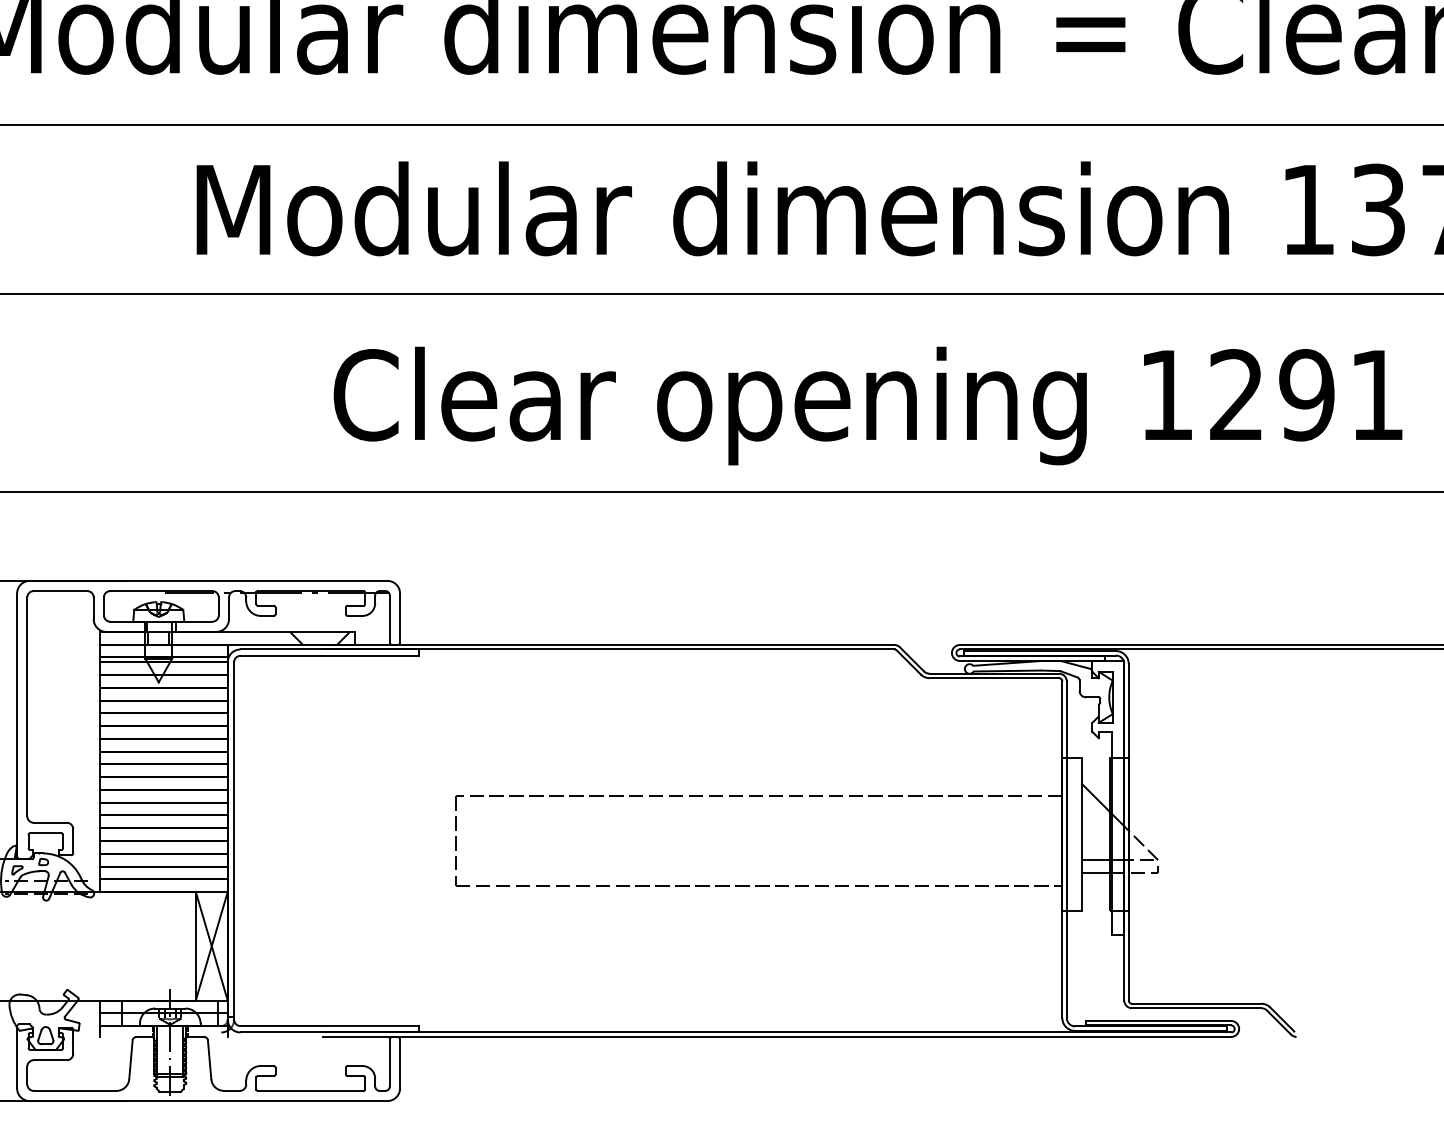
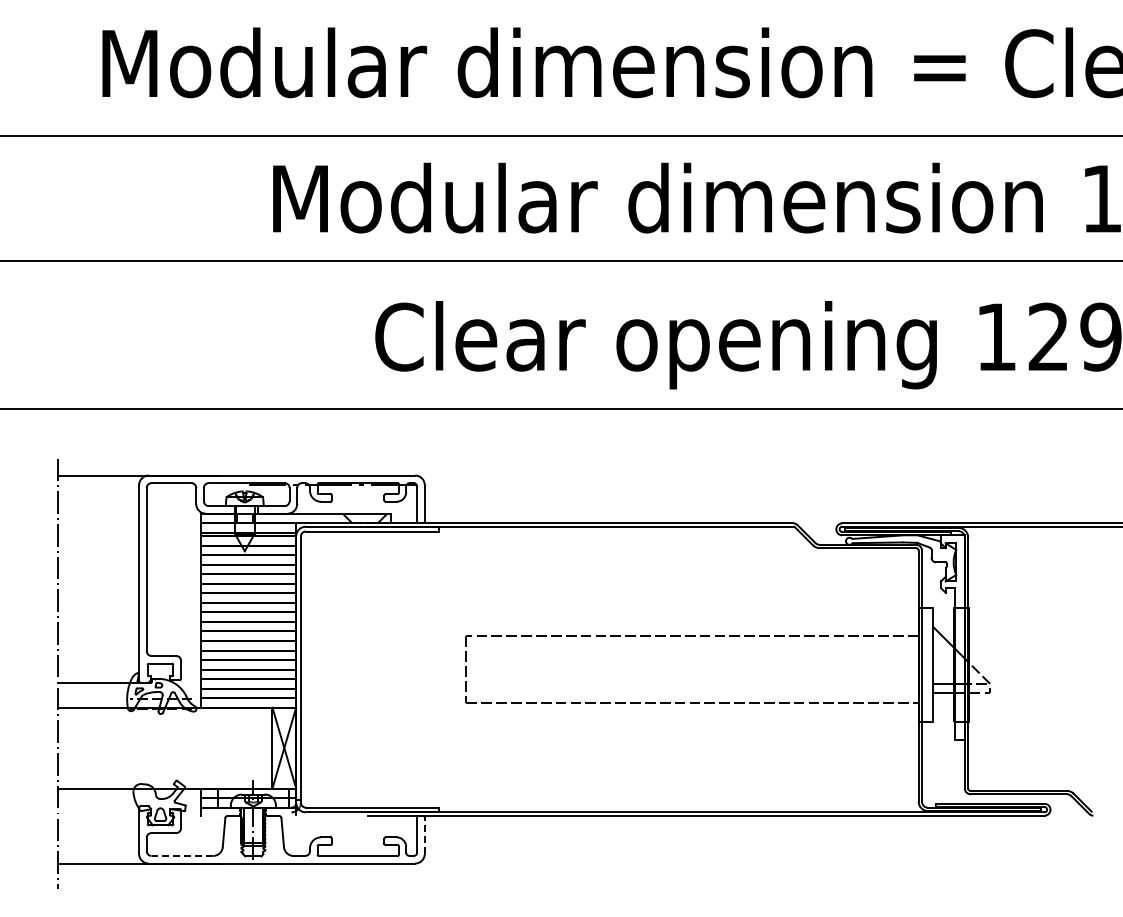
line: (399, 1063) -> (424, 835), solid -> dashed
line: (75, 1090) -> (182, 855), solid -> dashed

